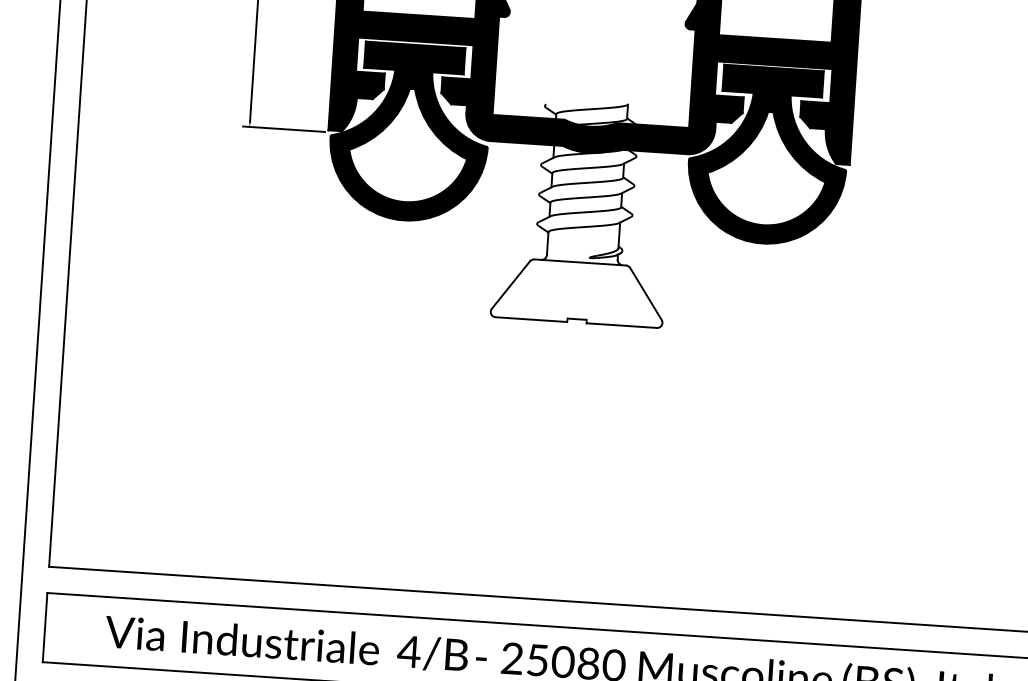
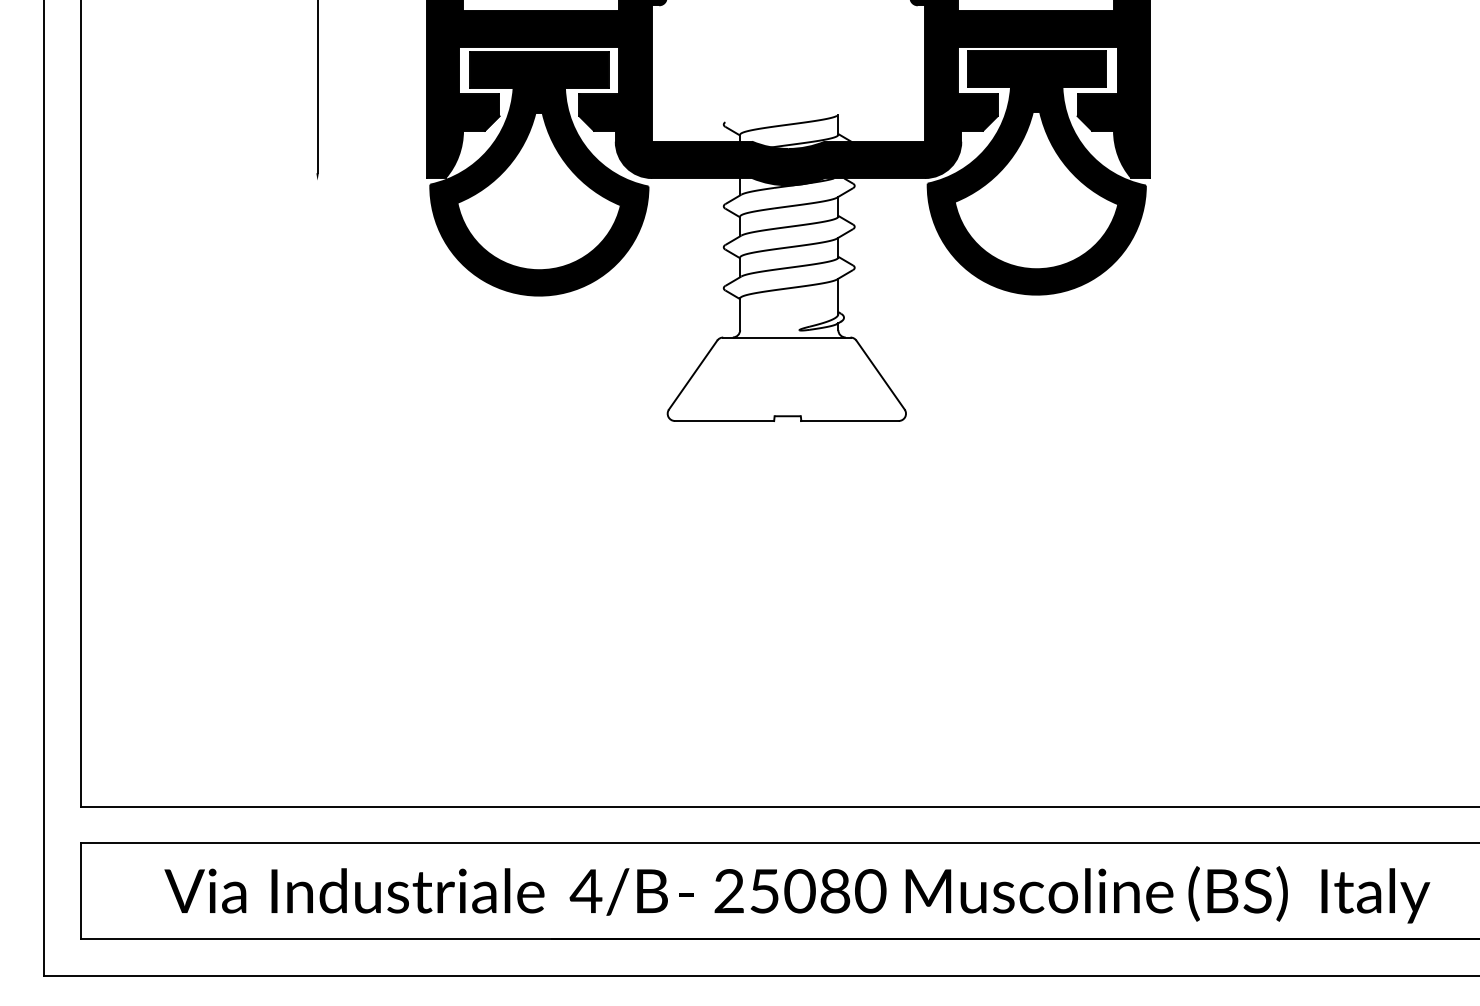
line: (284, 129) -> (365, 180), removed

